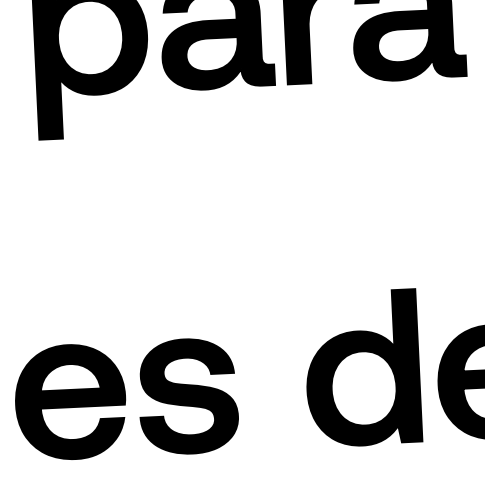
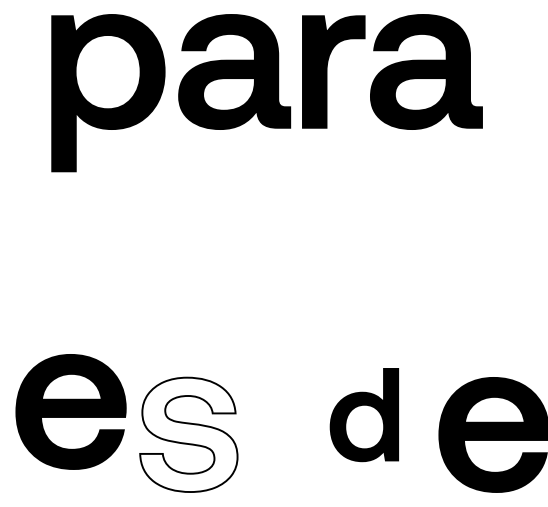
part: (362, 367) -> (364, 414), size x0.6
fill: (187, 396) -> (188, 434), removed
part: (70, 401) -> (70, 411), moved

